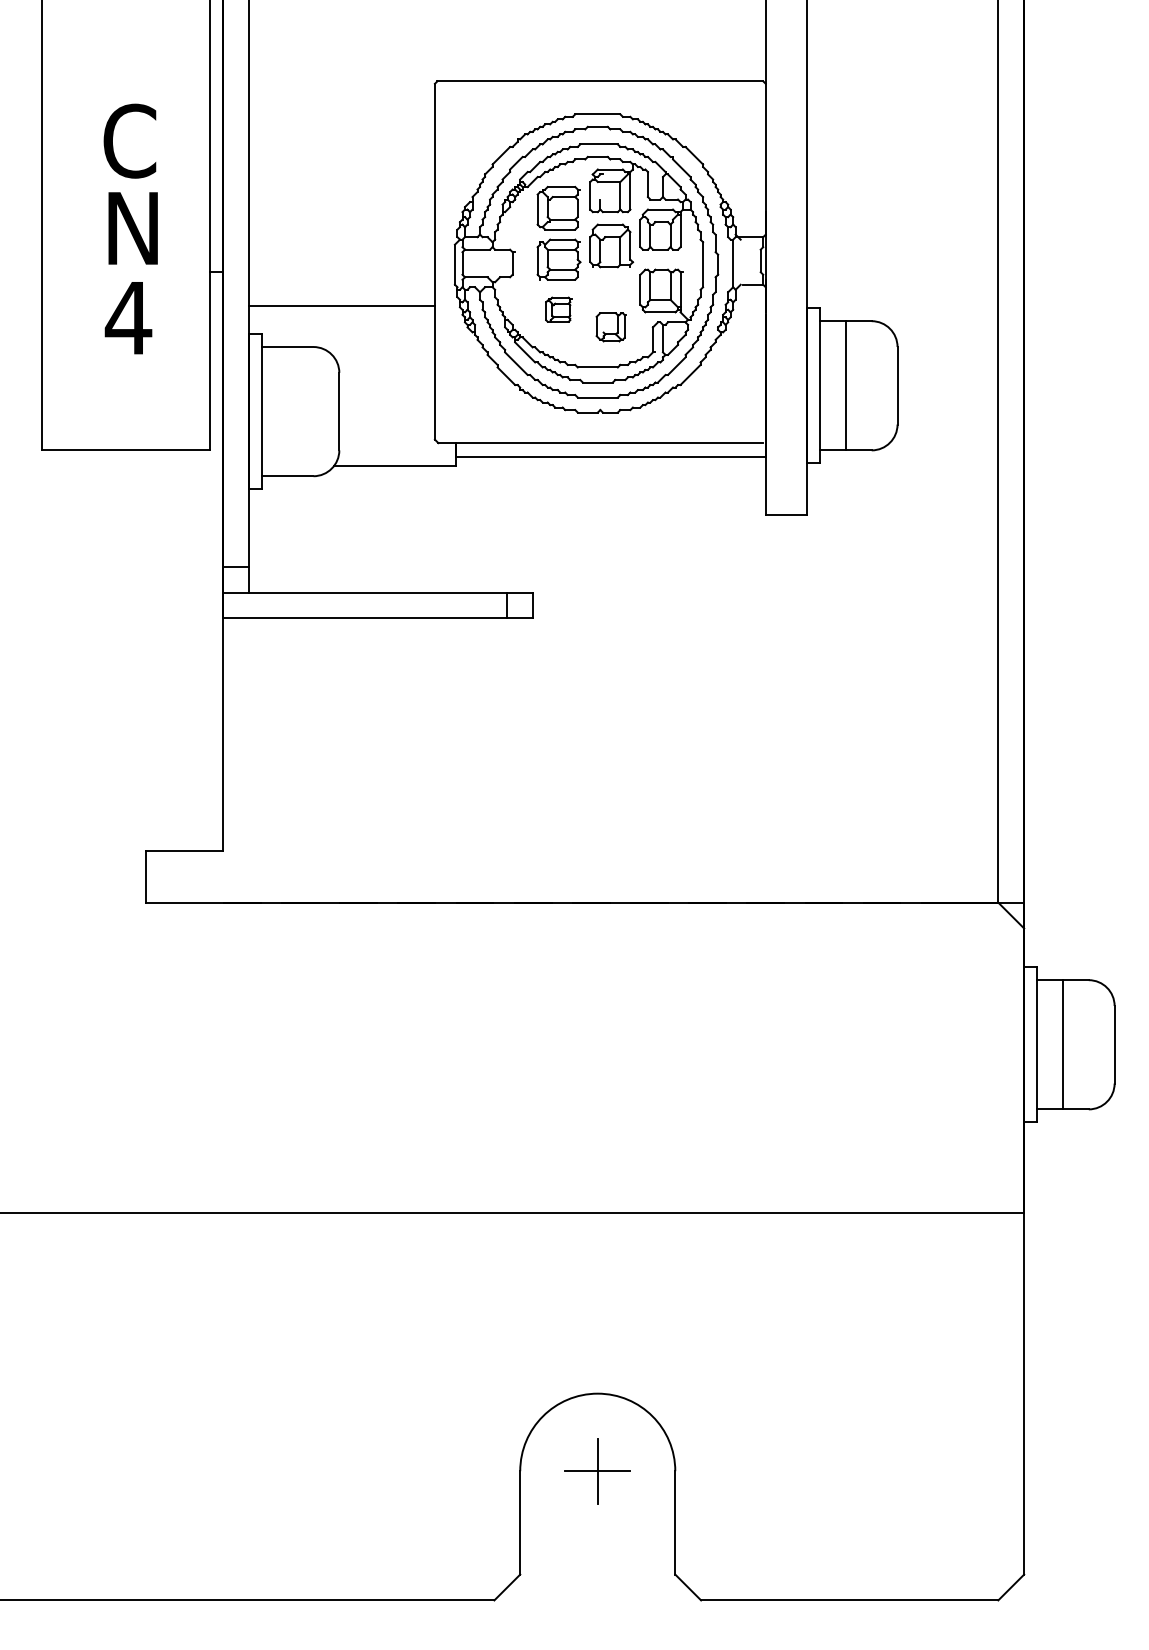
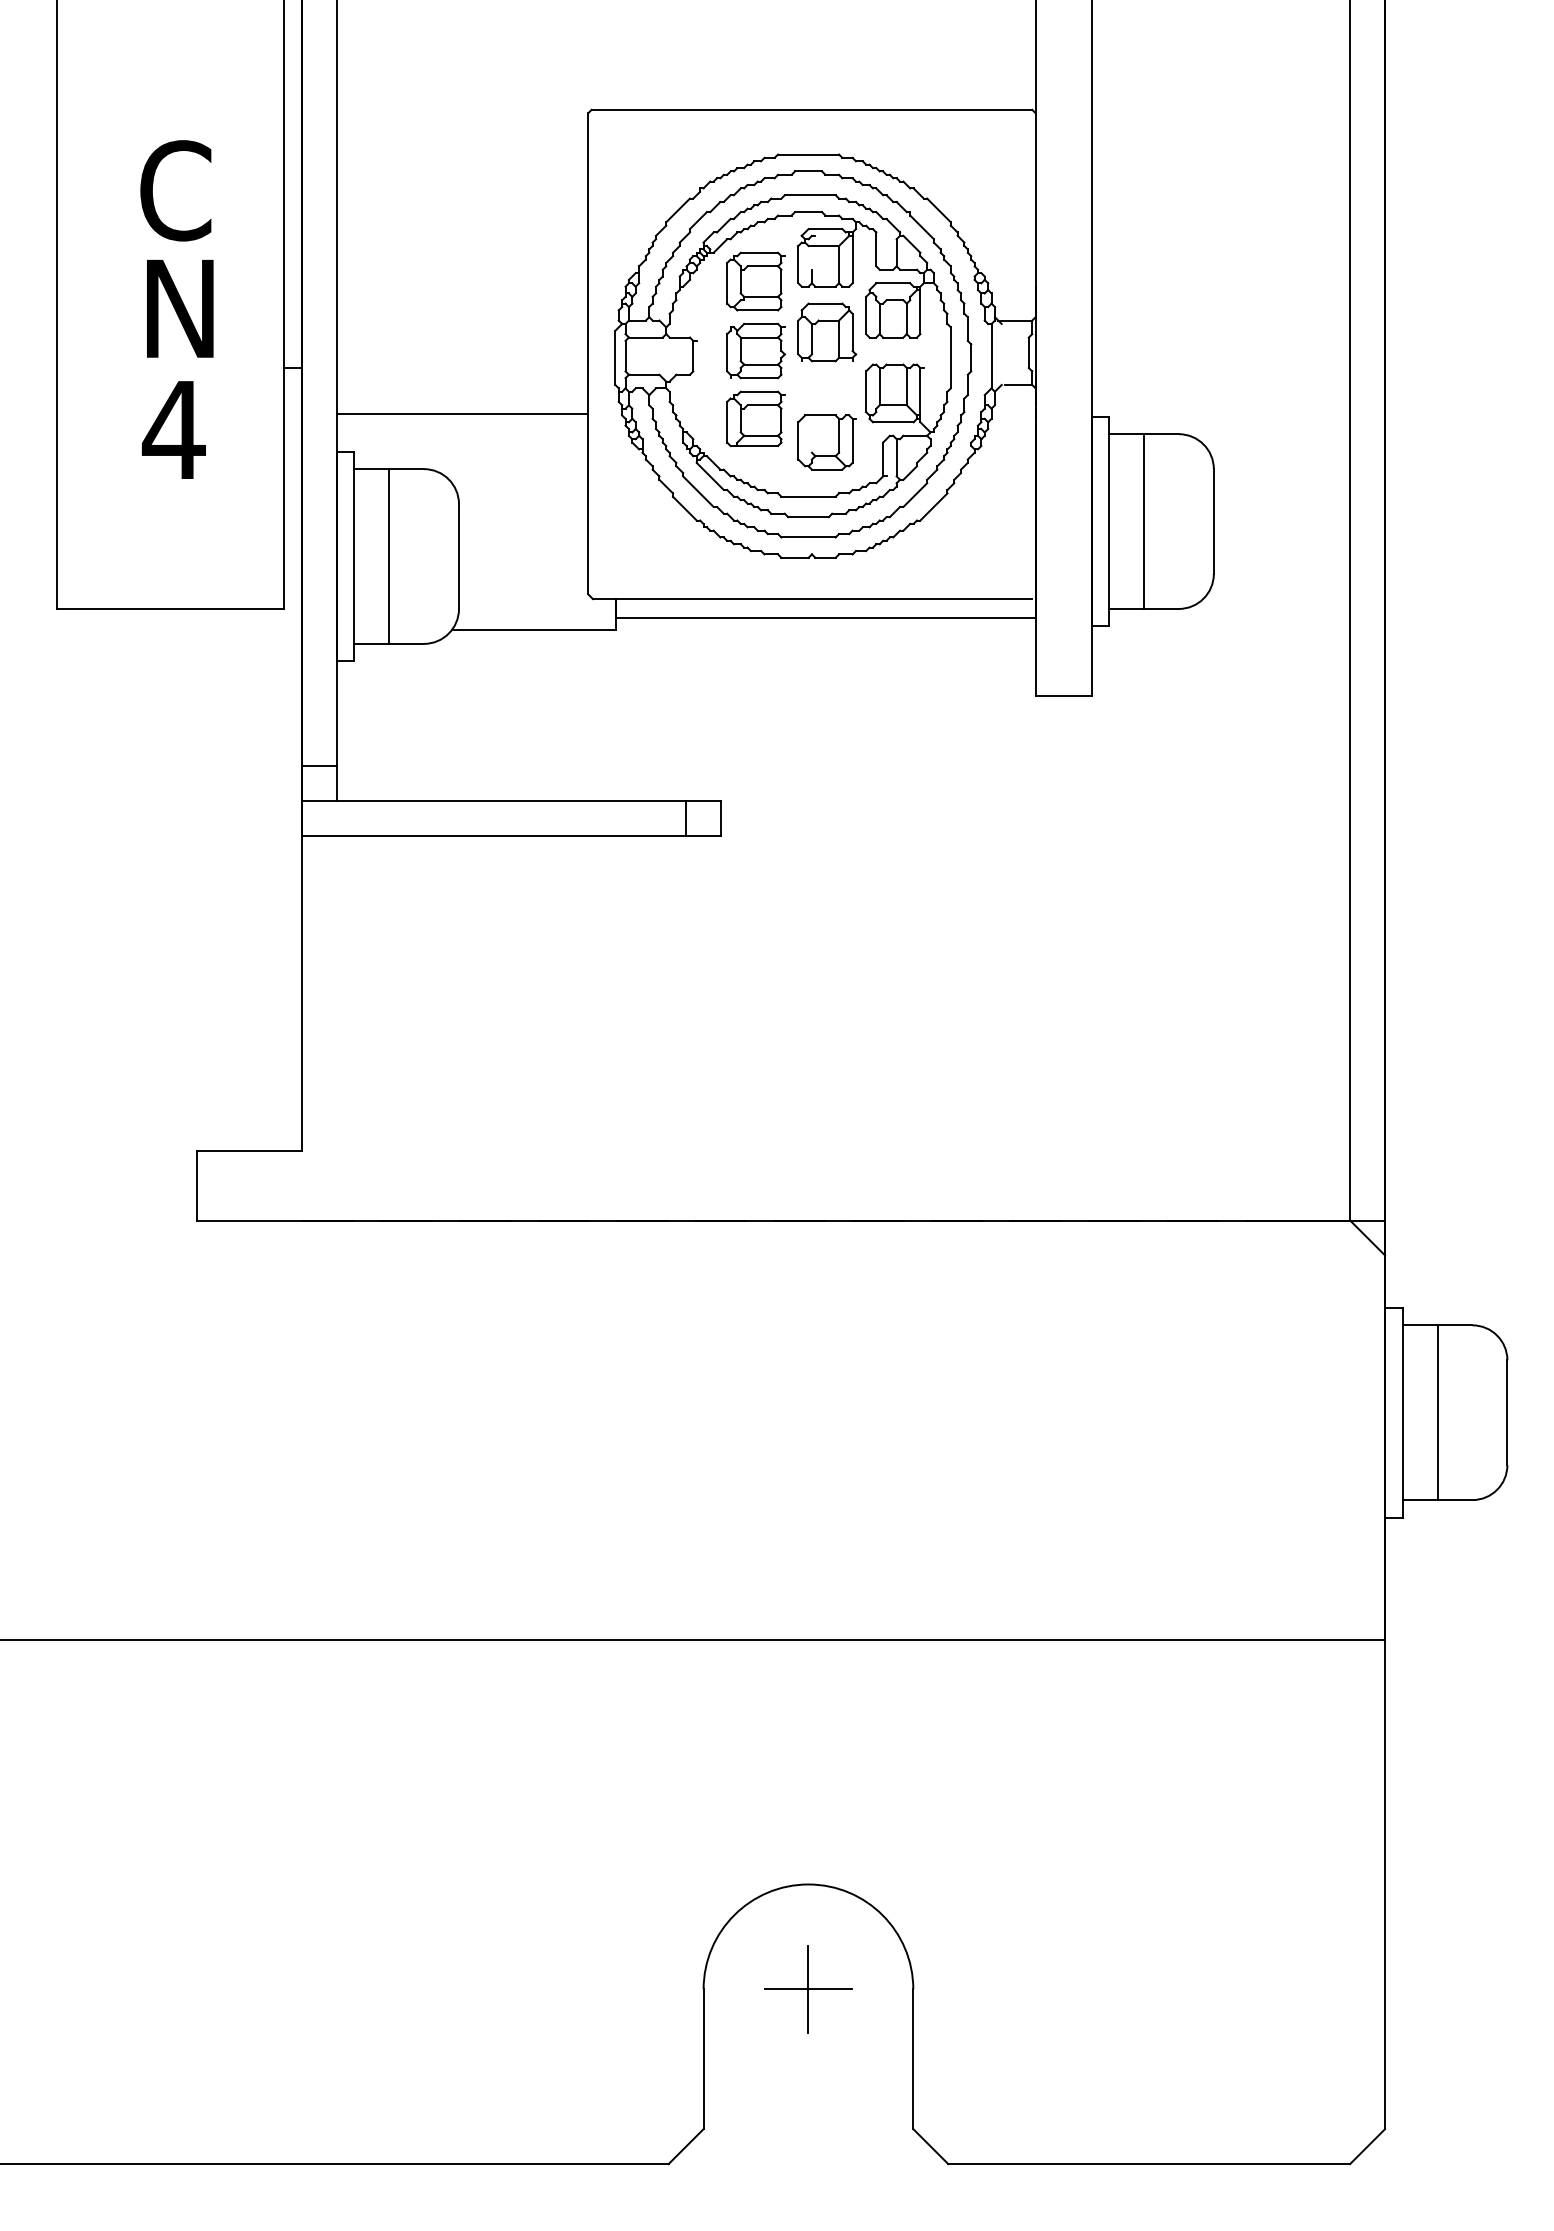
part: (558, 309) -> (755, 418), size x1.67
part: (611, 327) -> (826, 442), size x1.43
line: (287, 411) -> (389, 556), added

